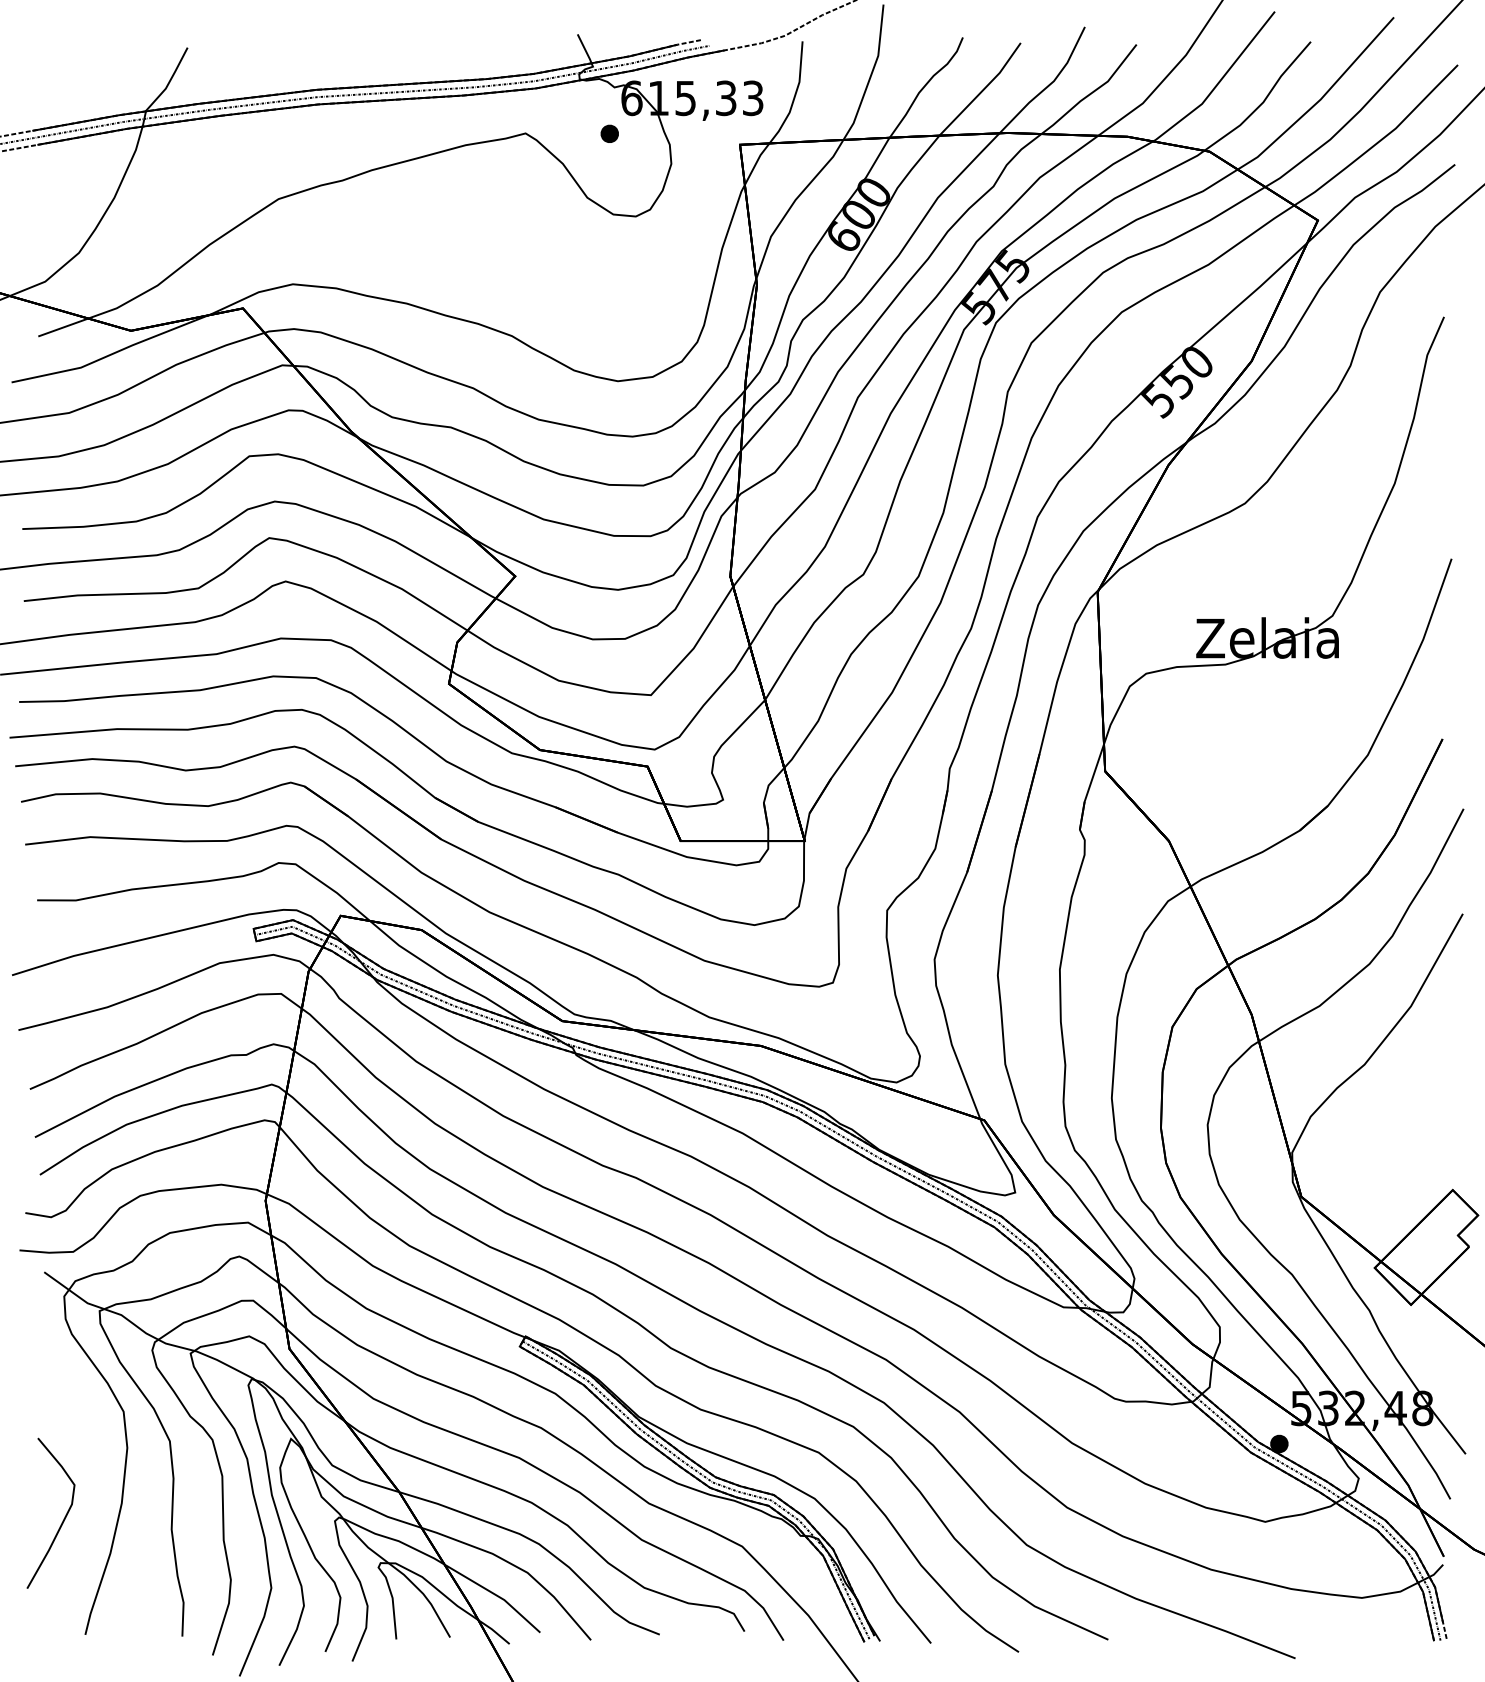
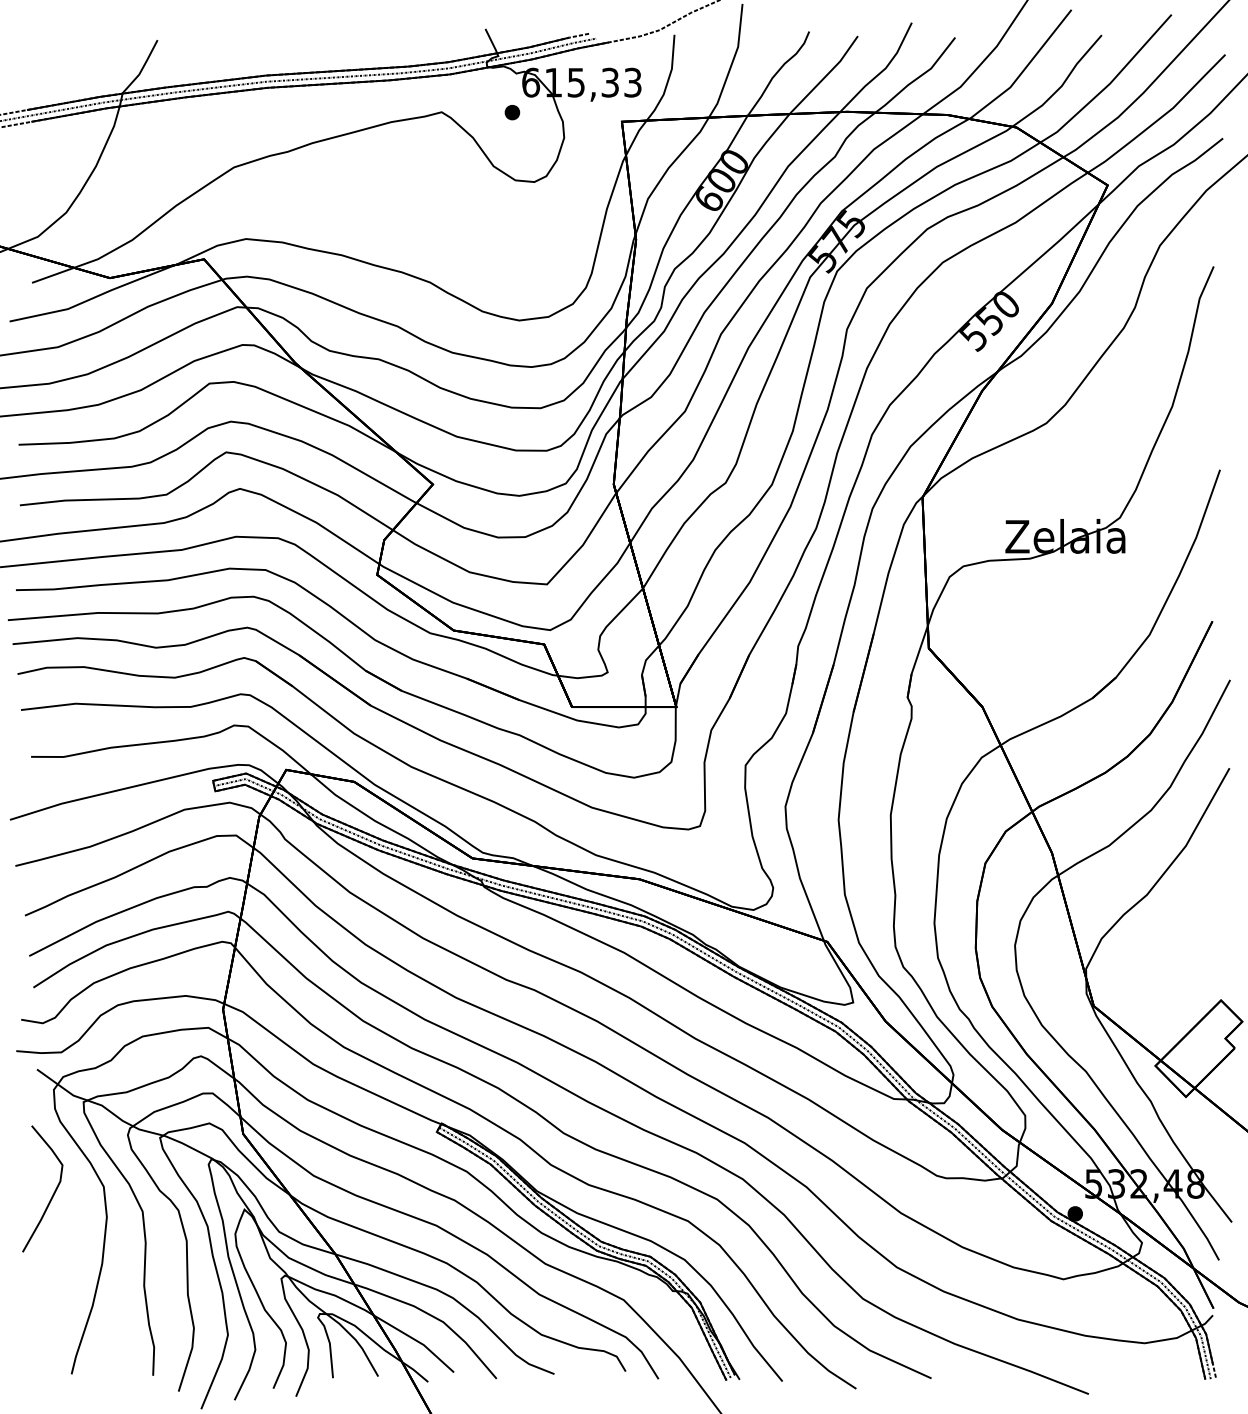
curve: (63, 1518) -> (53, 1193), moved

